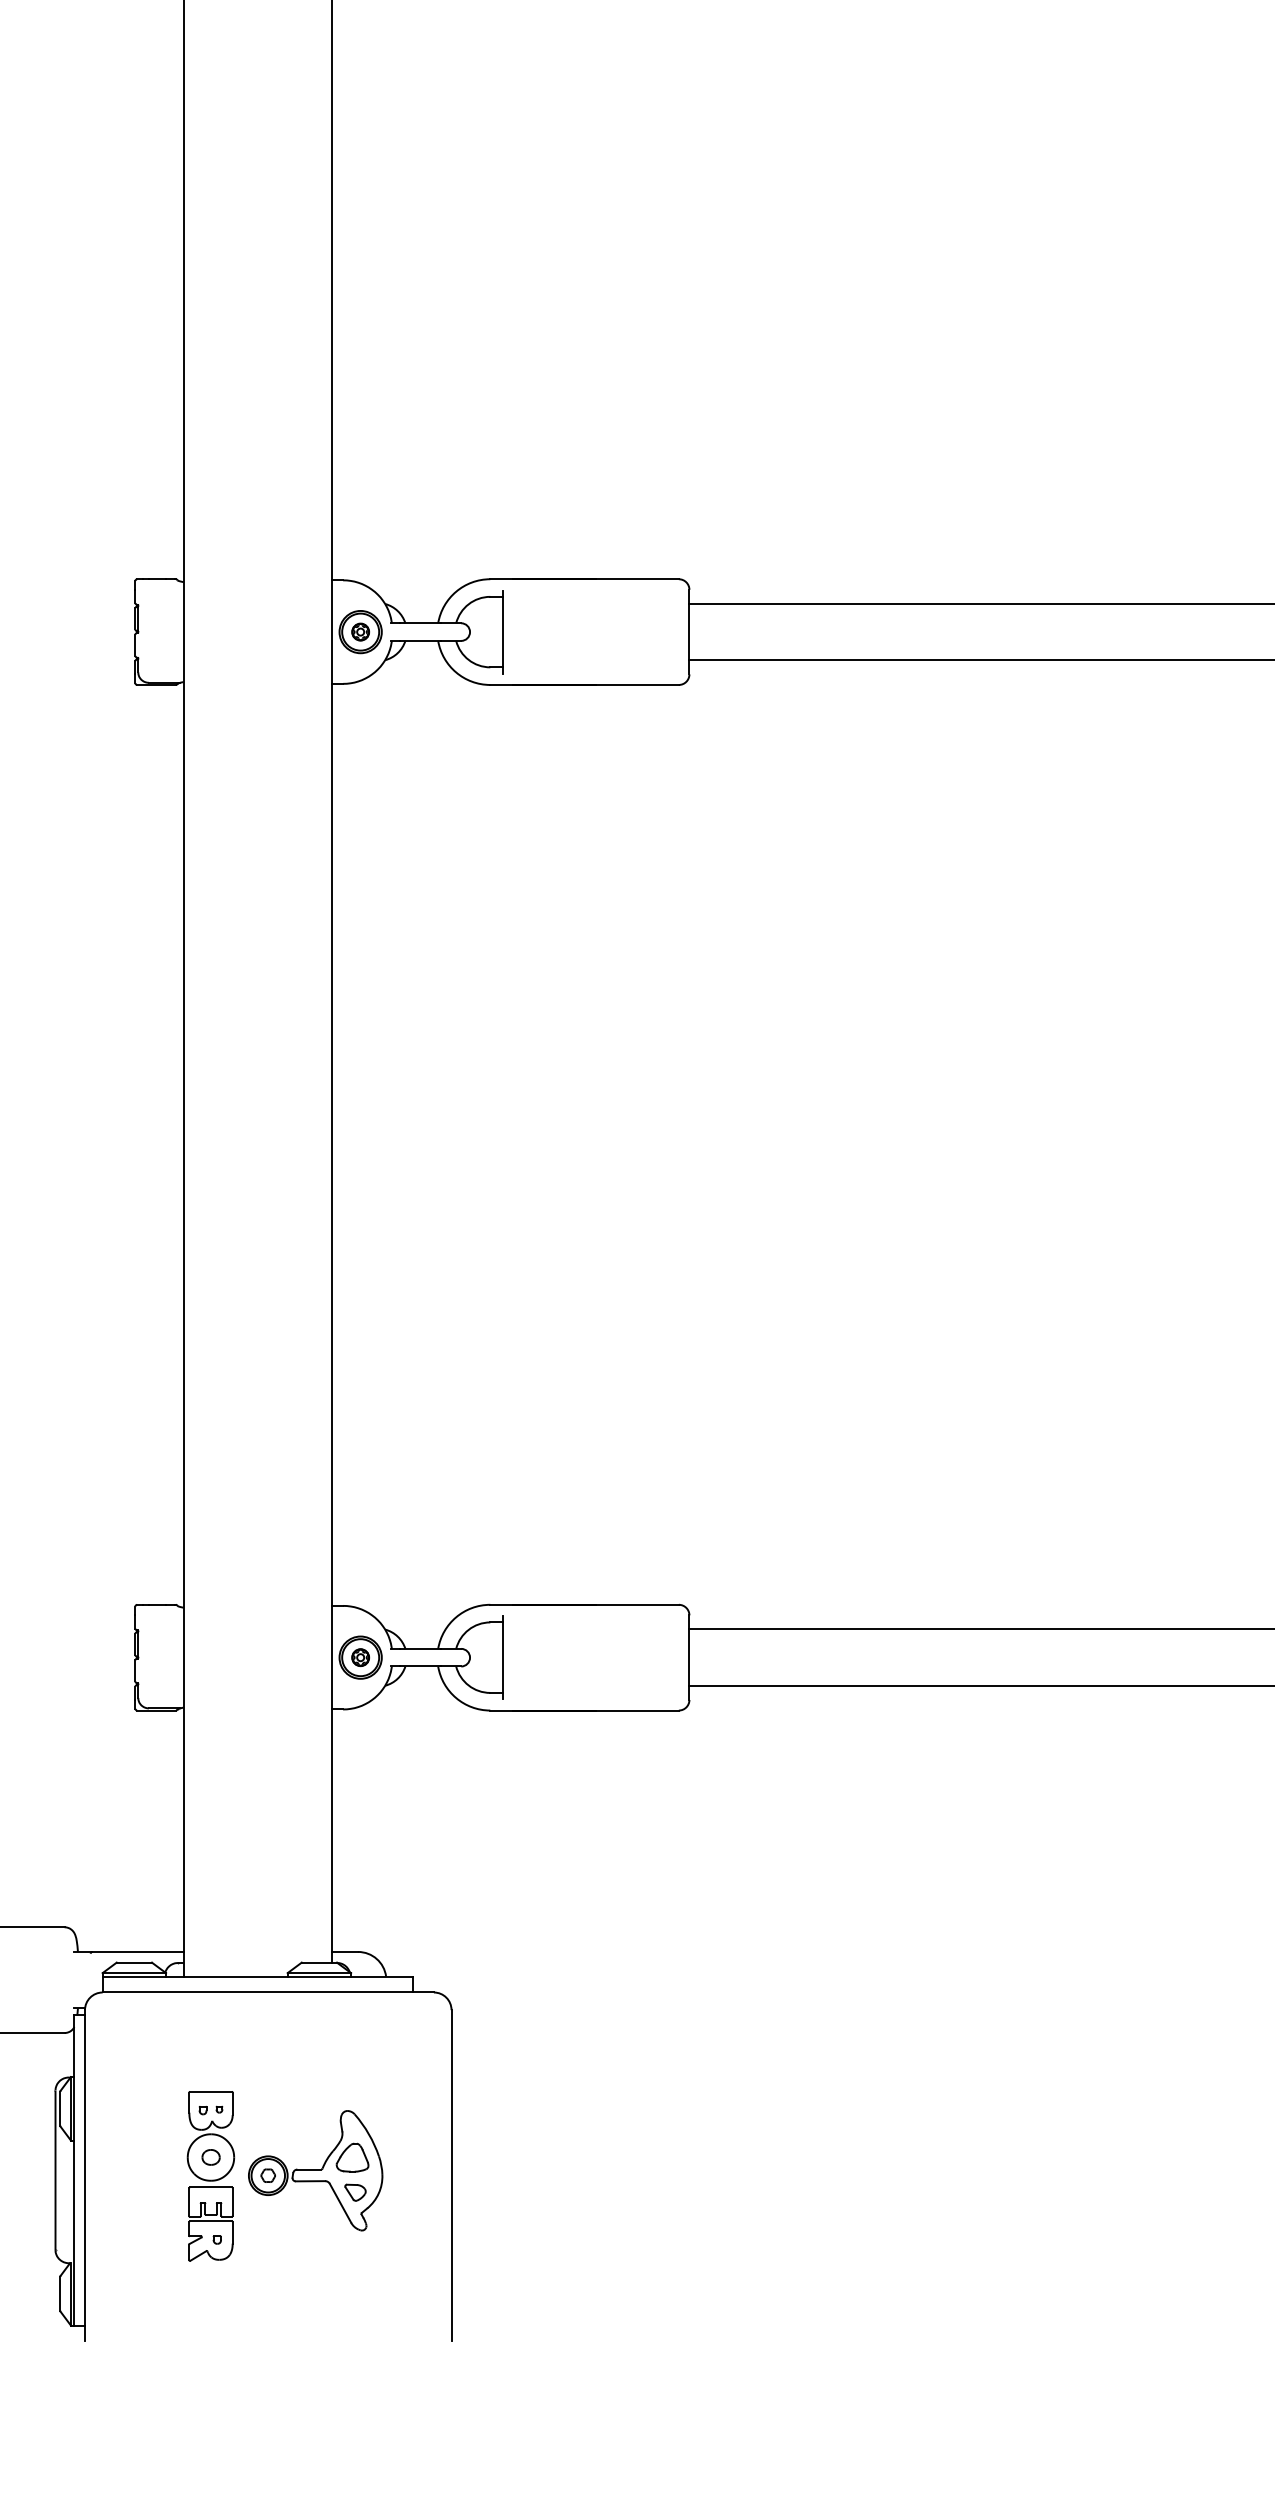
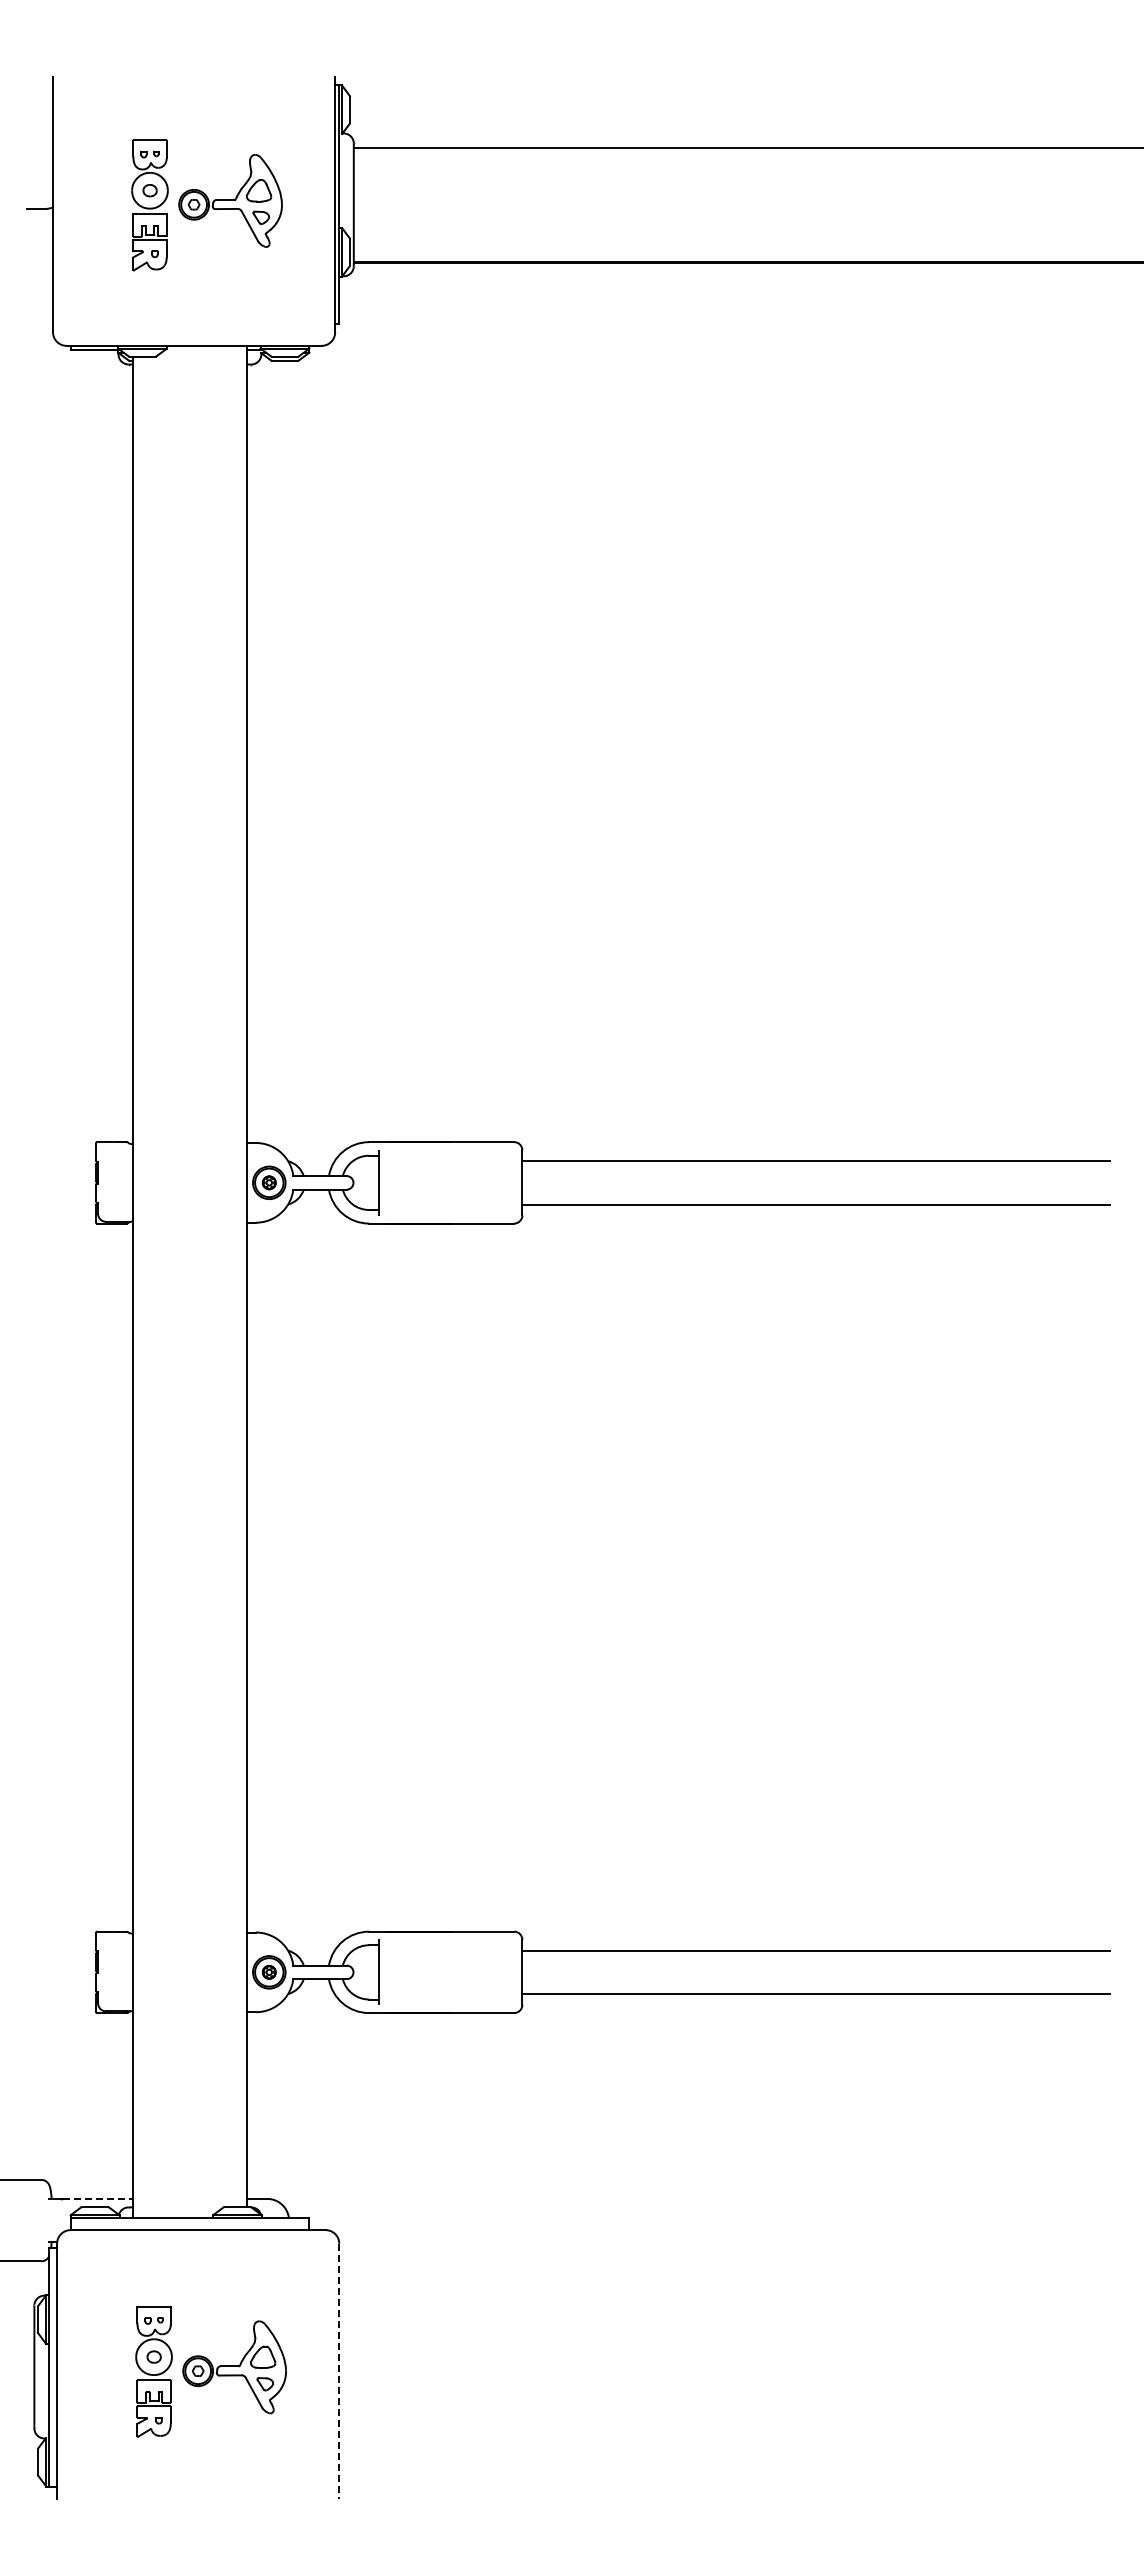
line: (138, 1951) -> (98, 2198), solid -> dashed
line: (451, 2176) -> (339, 2371), solid -> dashed

